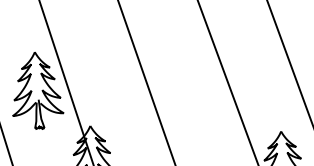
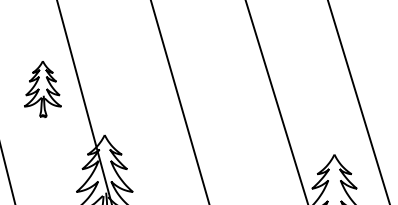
part: (36, 91) -> (42, 89), size x0.6

